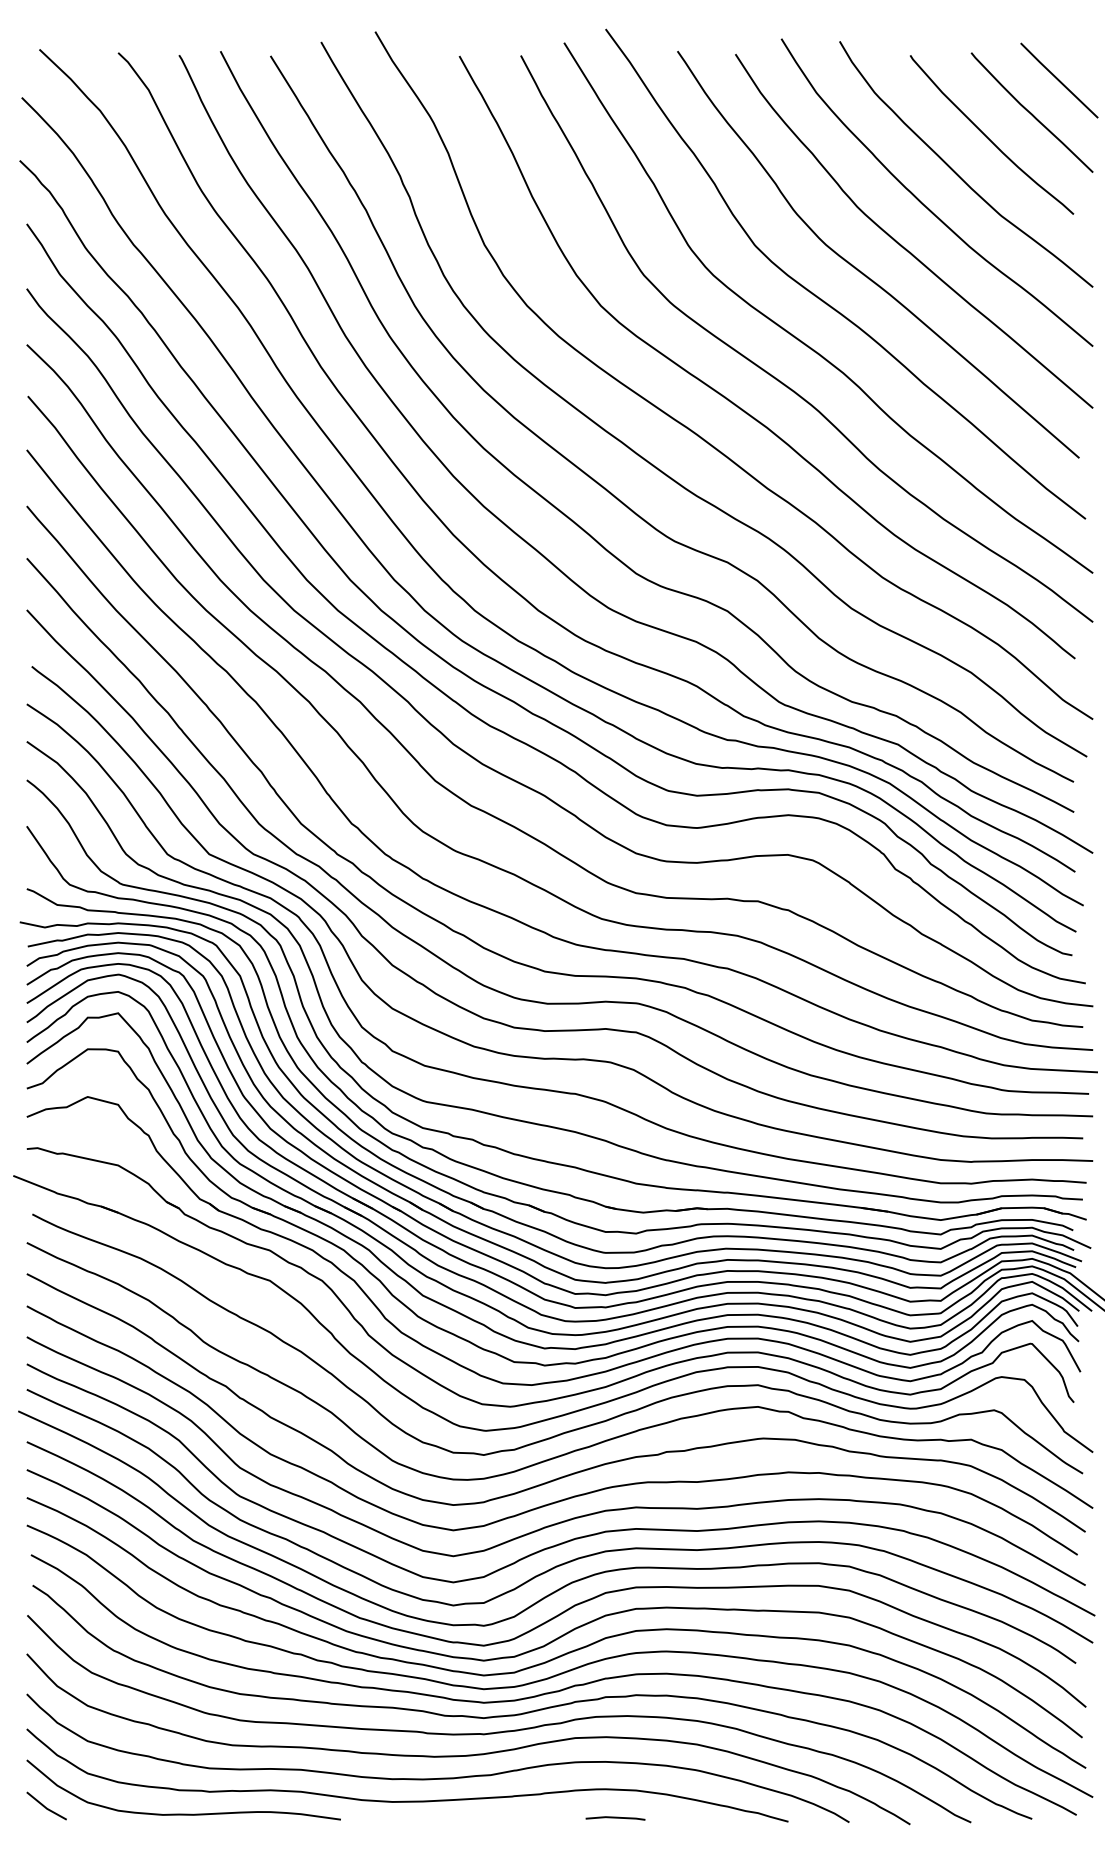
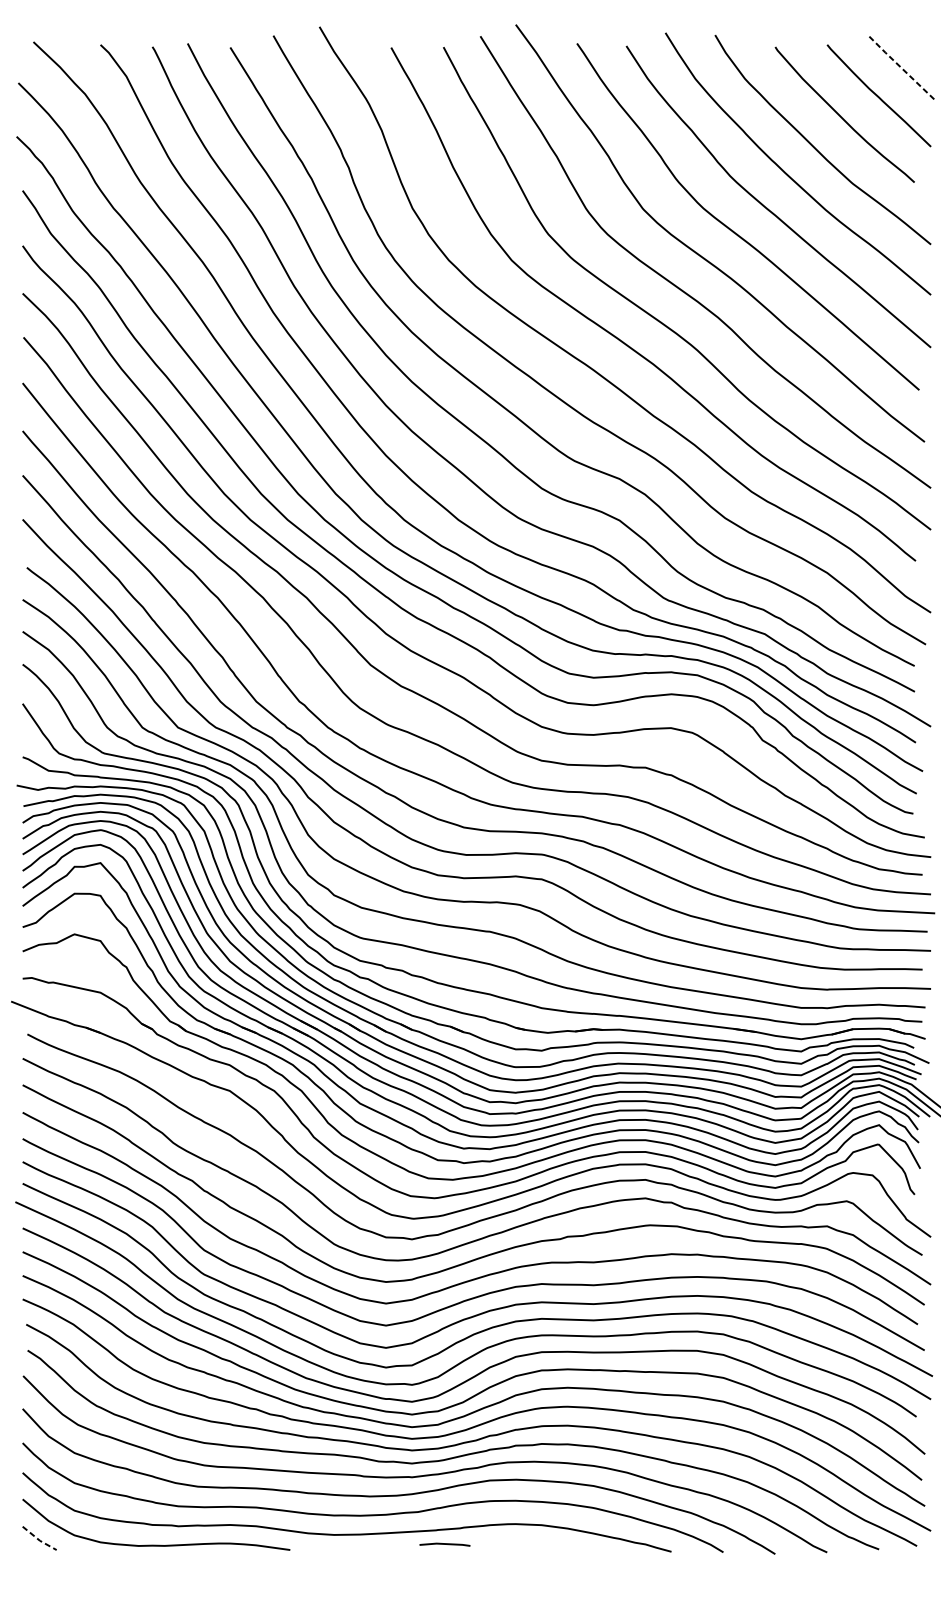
line: (1059, 80) -> (902, 68), solid -> dashed
line: (46, 1808) -> (39, 1540), solid -> dashed
line: (615, 1818) -> (444, 1544), moved

